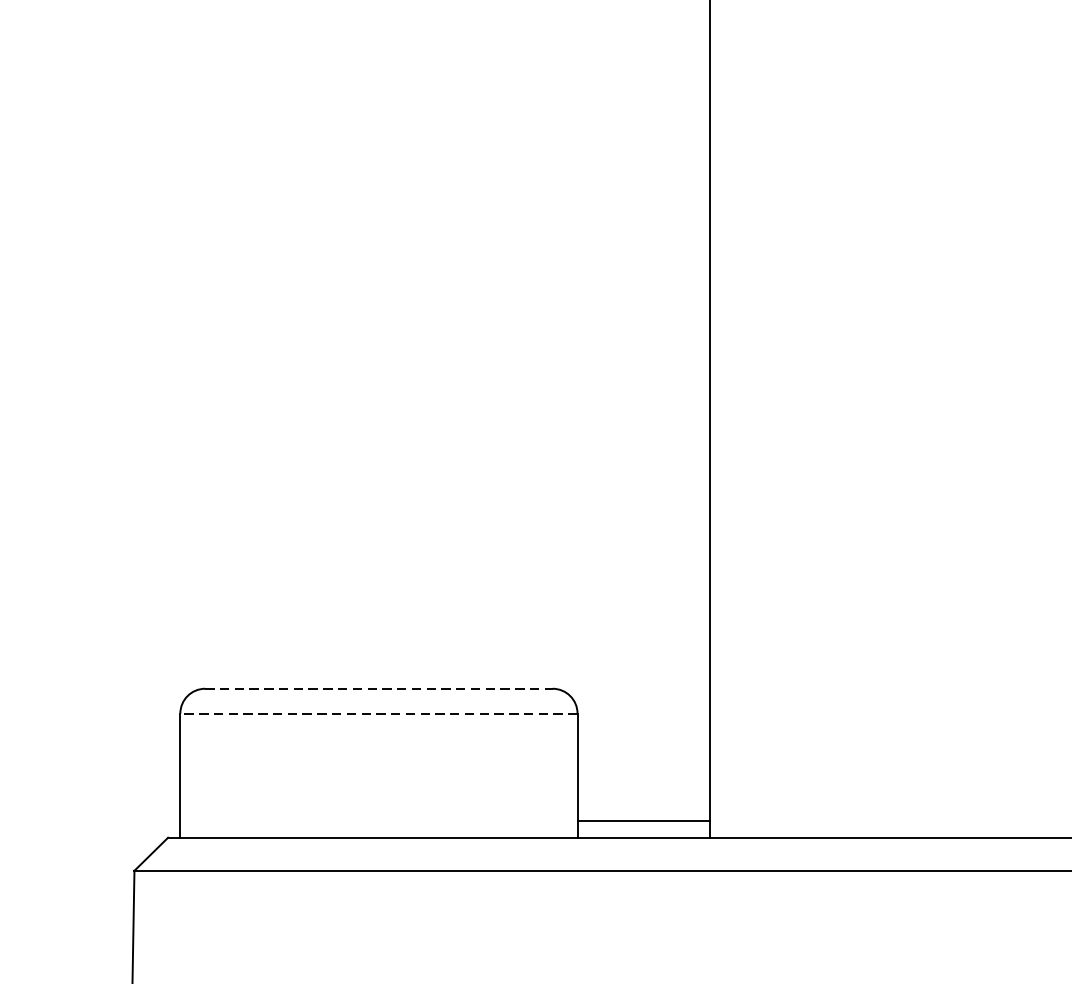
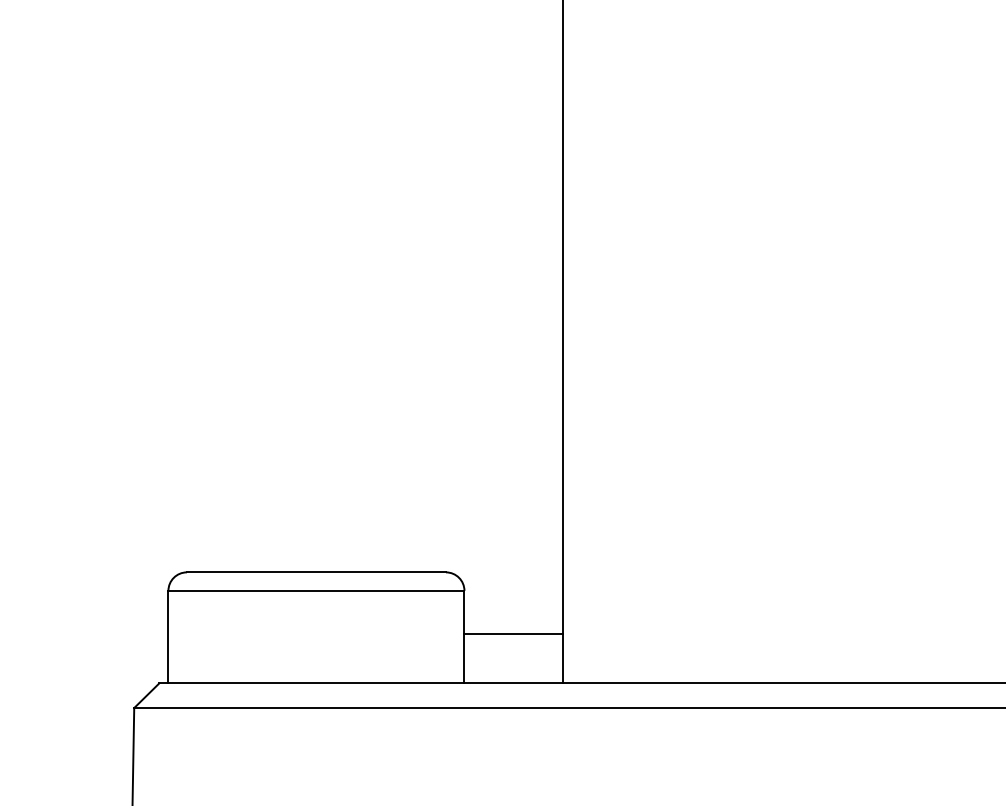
line: (379, 688) -> (316, 572), dashed -> solid
line: (377, 713) -> (315, 590), dashed -> solid
line: (643, 821) -> (513, 634), moved

